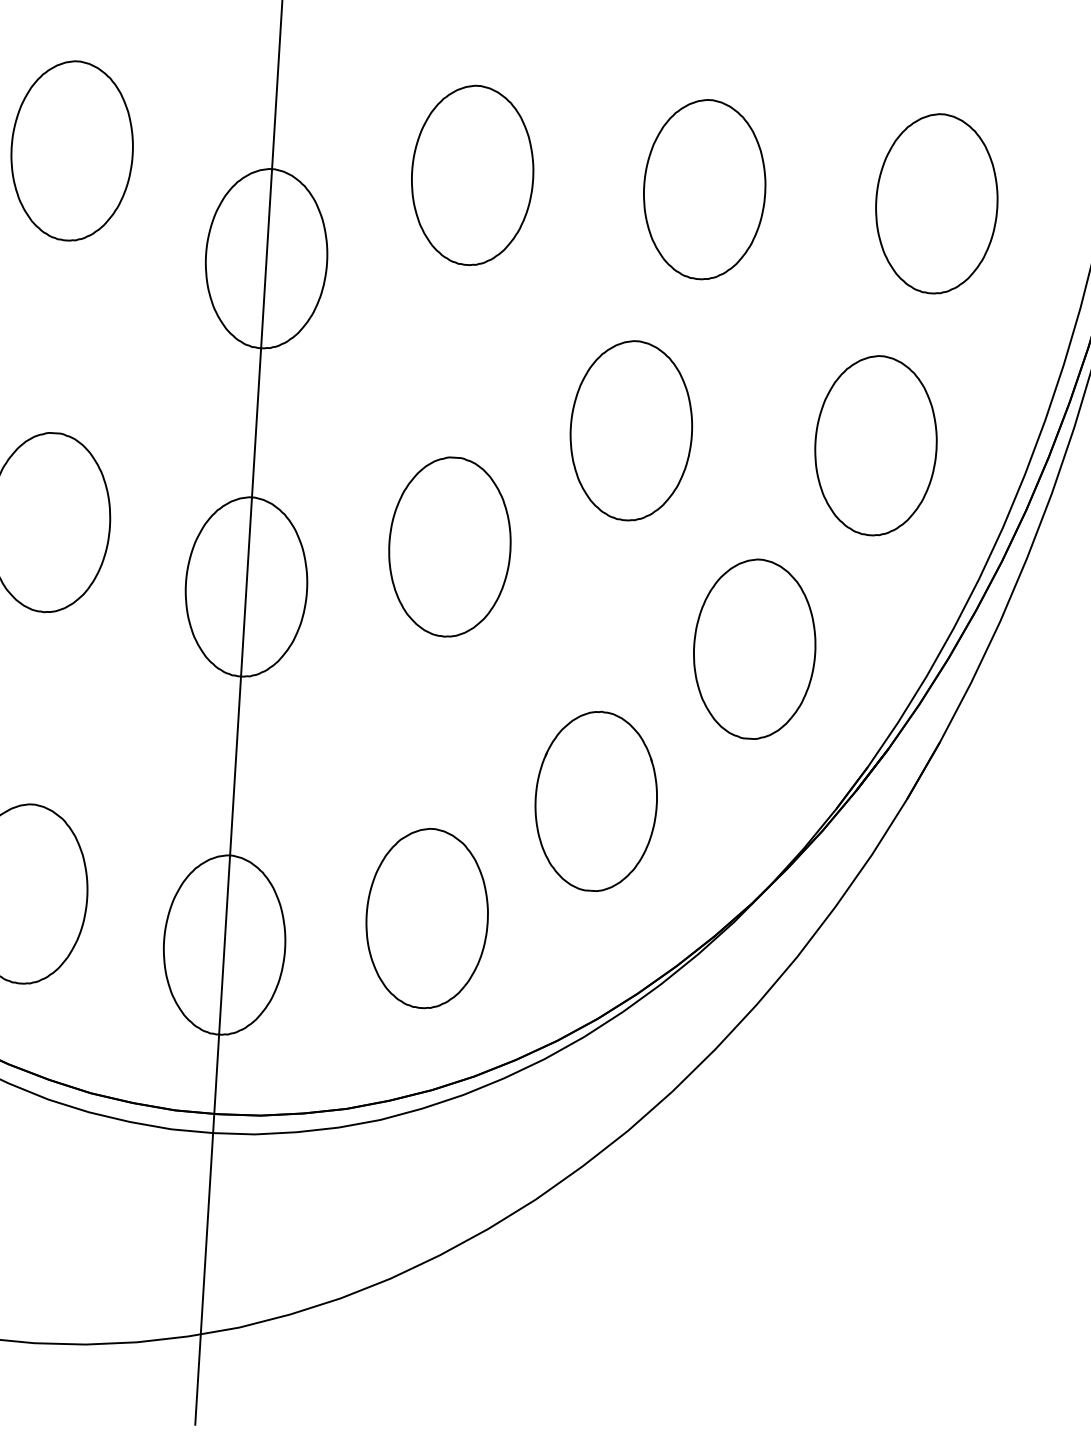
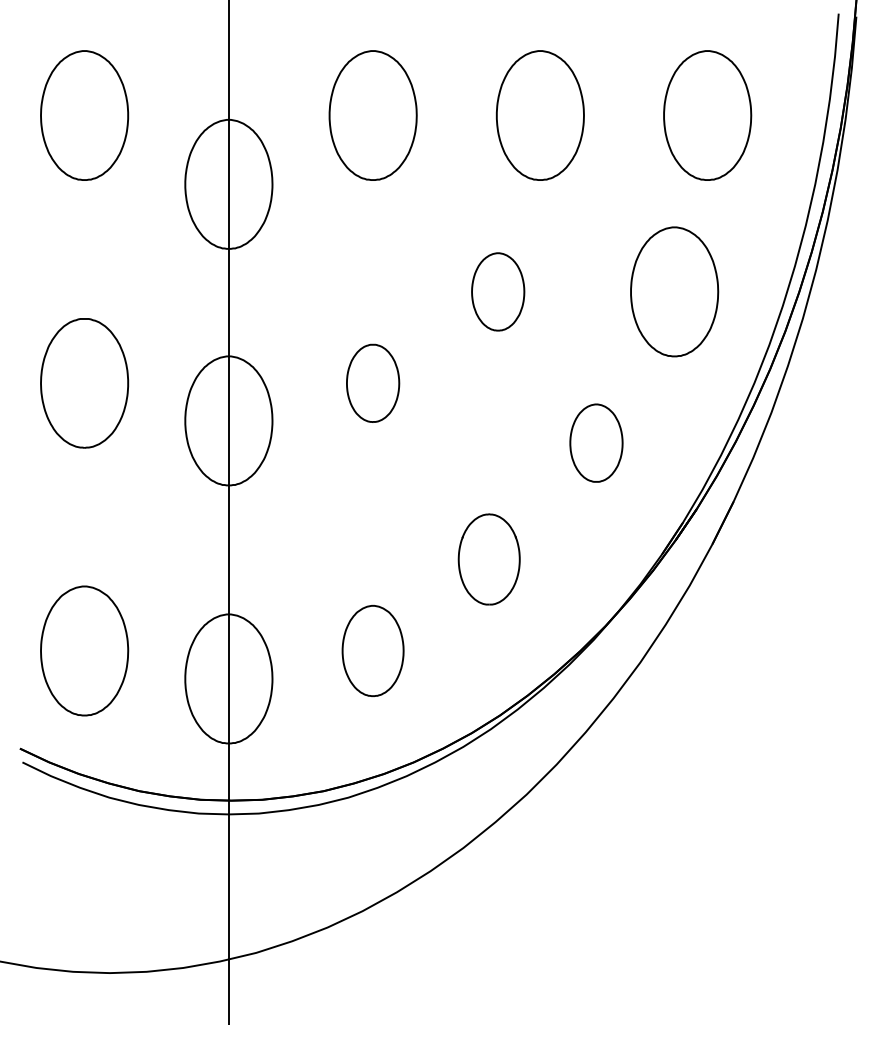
part: (630, 430) -> (497, 291), size x0.6
part: (448, 547) -> (372, 383), size x0.6
part: (754, 648) -> (596, 442), size x0.6
part: (595, 801) -> (488, 559), size x0.7
part: (426, 917) -> (372, 650), size x0.7

